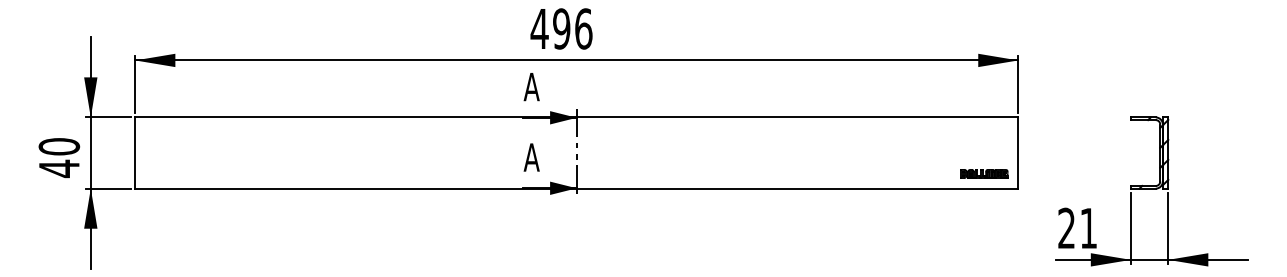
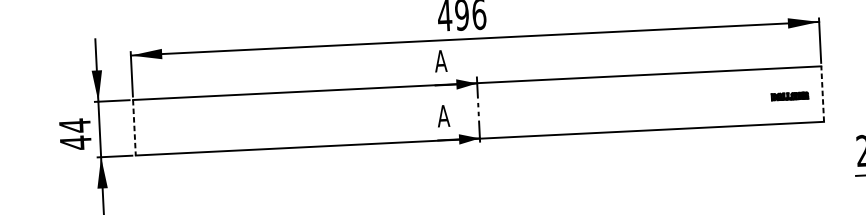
text: (59, 146) -> (75, 125), 40 -> 44
line: (135, 153) -> (134, 128), solid -> dashed
line: (1018, 153) -> (822, 94), solid -> dashed
part: (984, 173) -> (790, 96), moved

